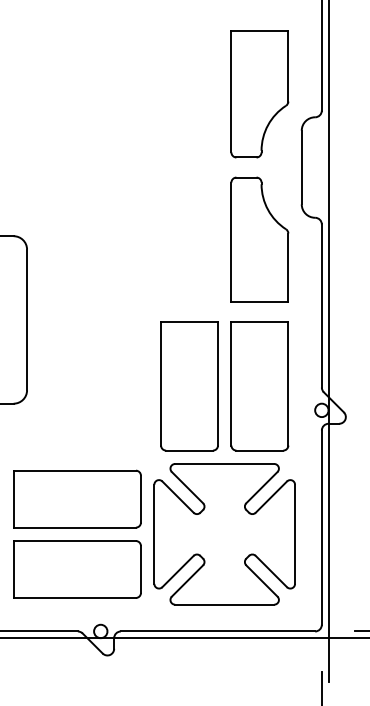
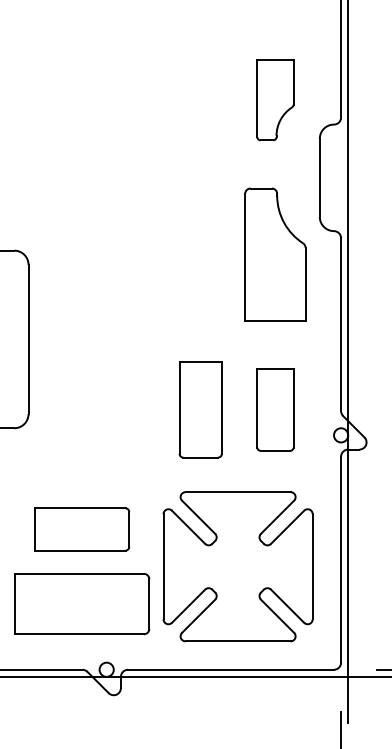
part: (259, 93) -> (275, 99), size x0.6
part: (189, 386) -> (200, 409), size x0.7
part: (259, 386) -> (275, 409), size x0.6
part: (77, 499) -> (82, 529), size x0.7

